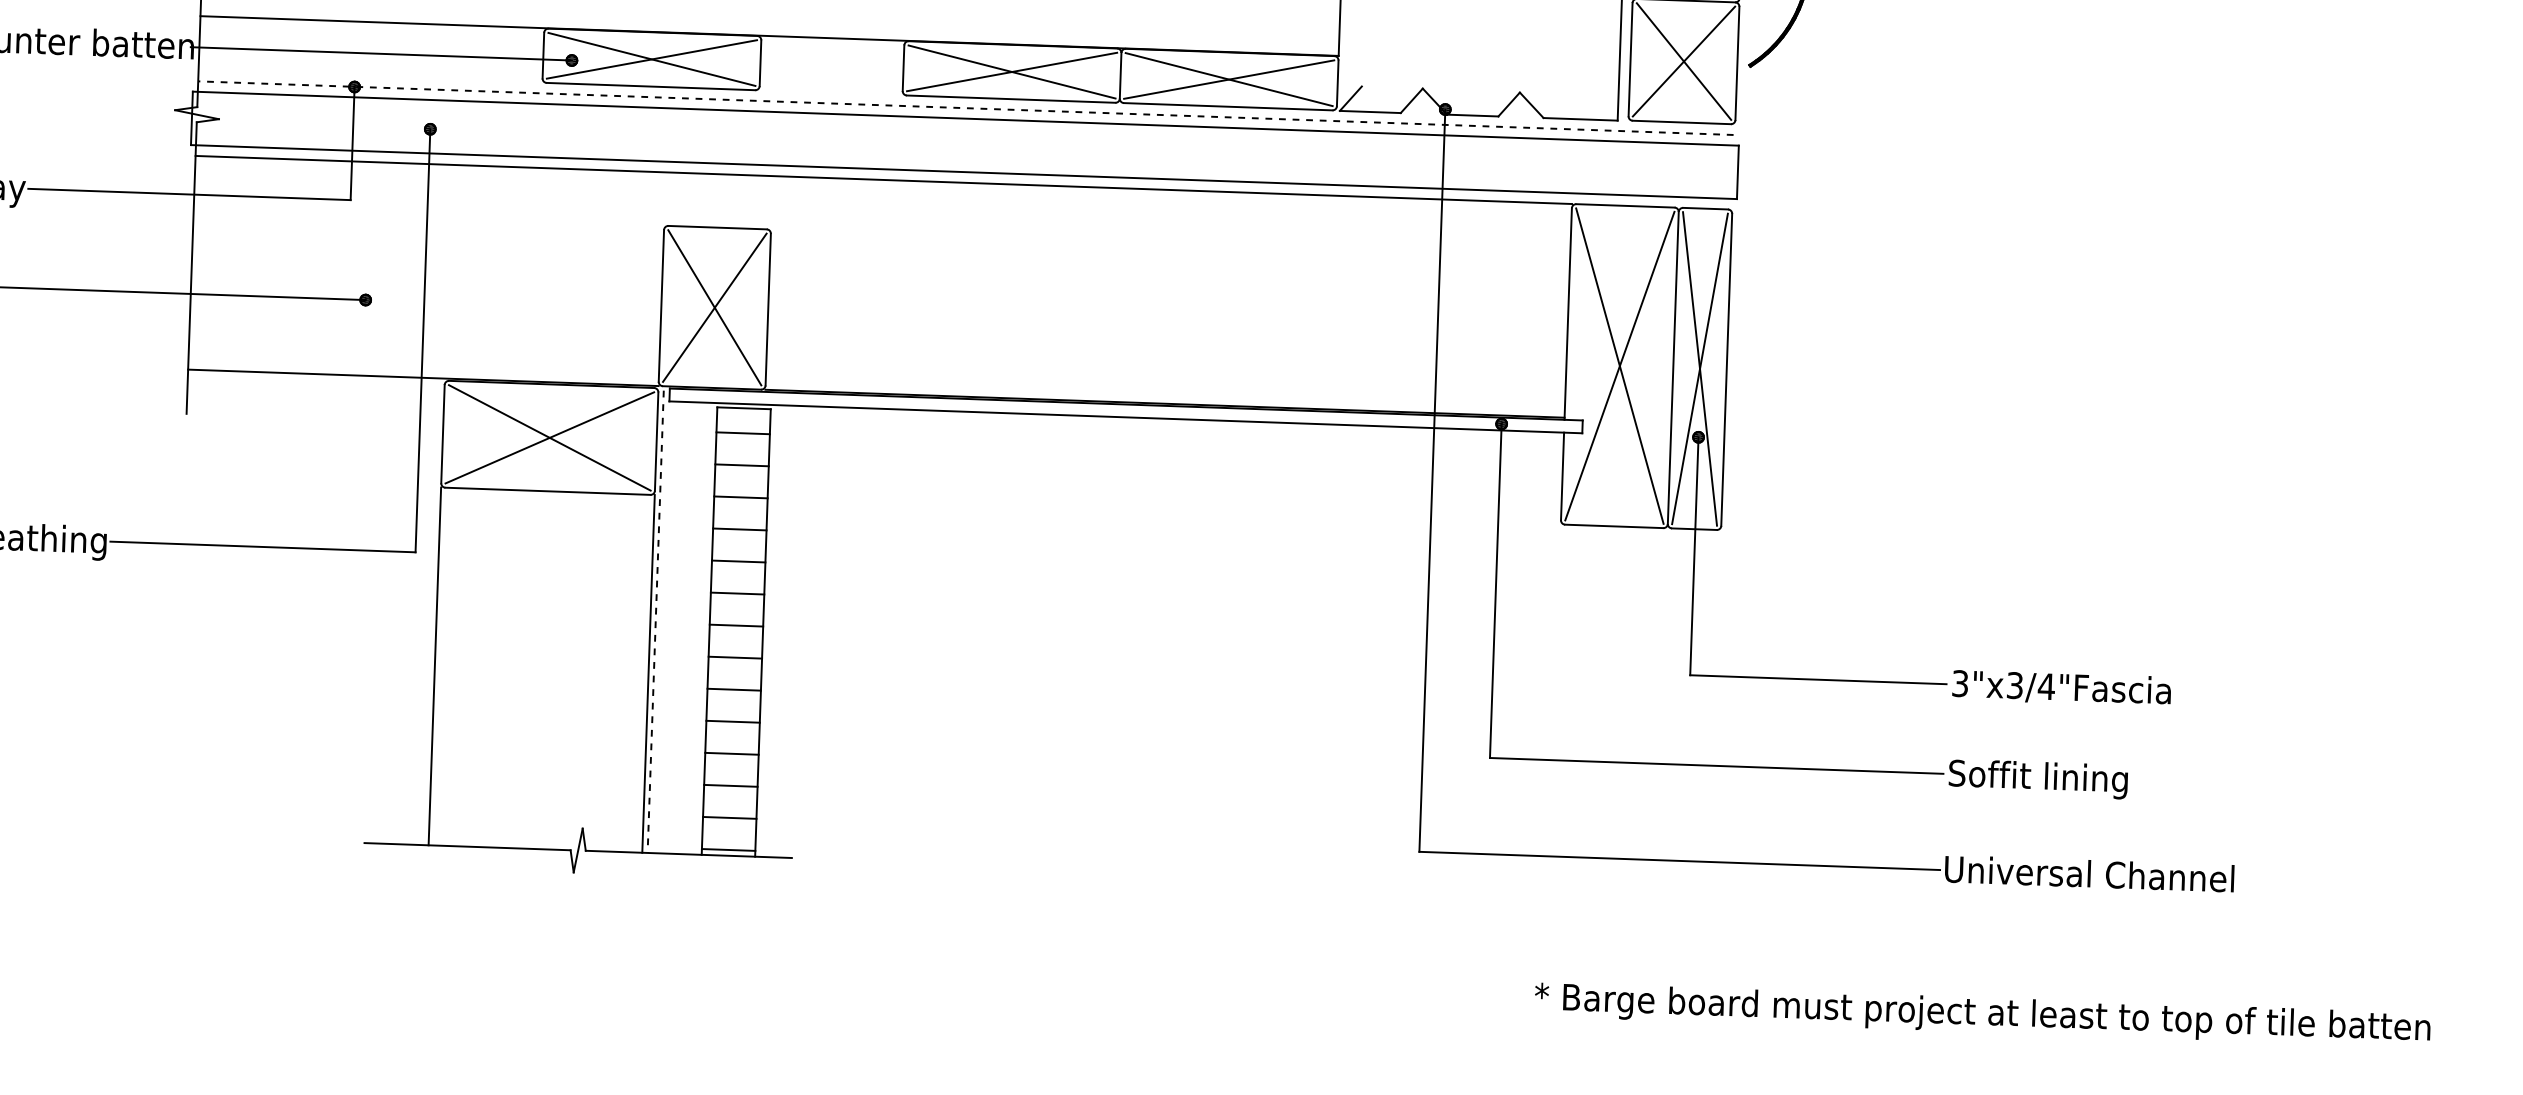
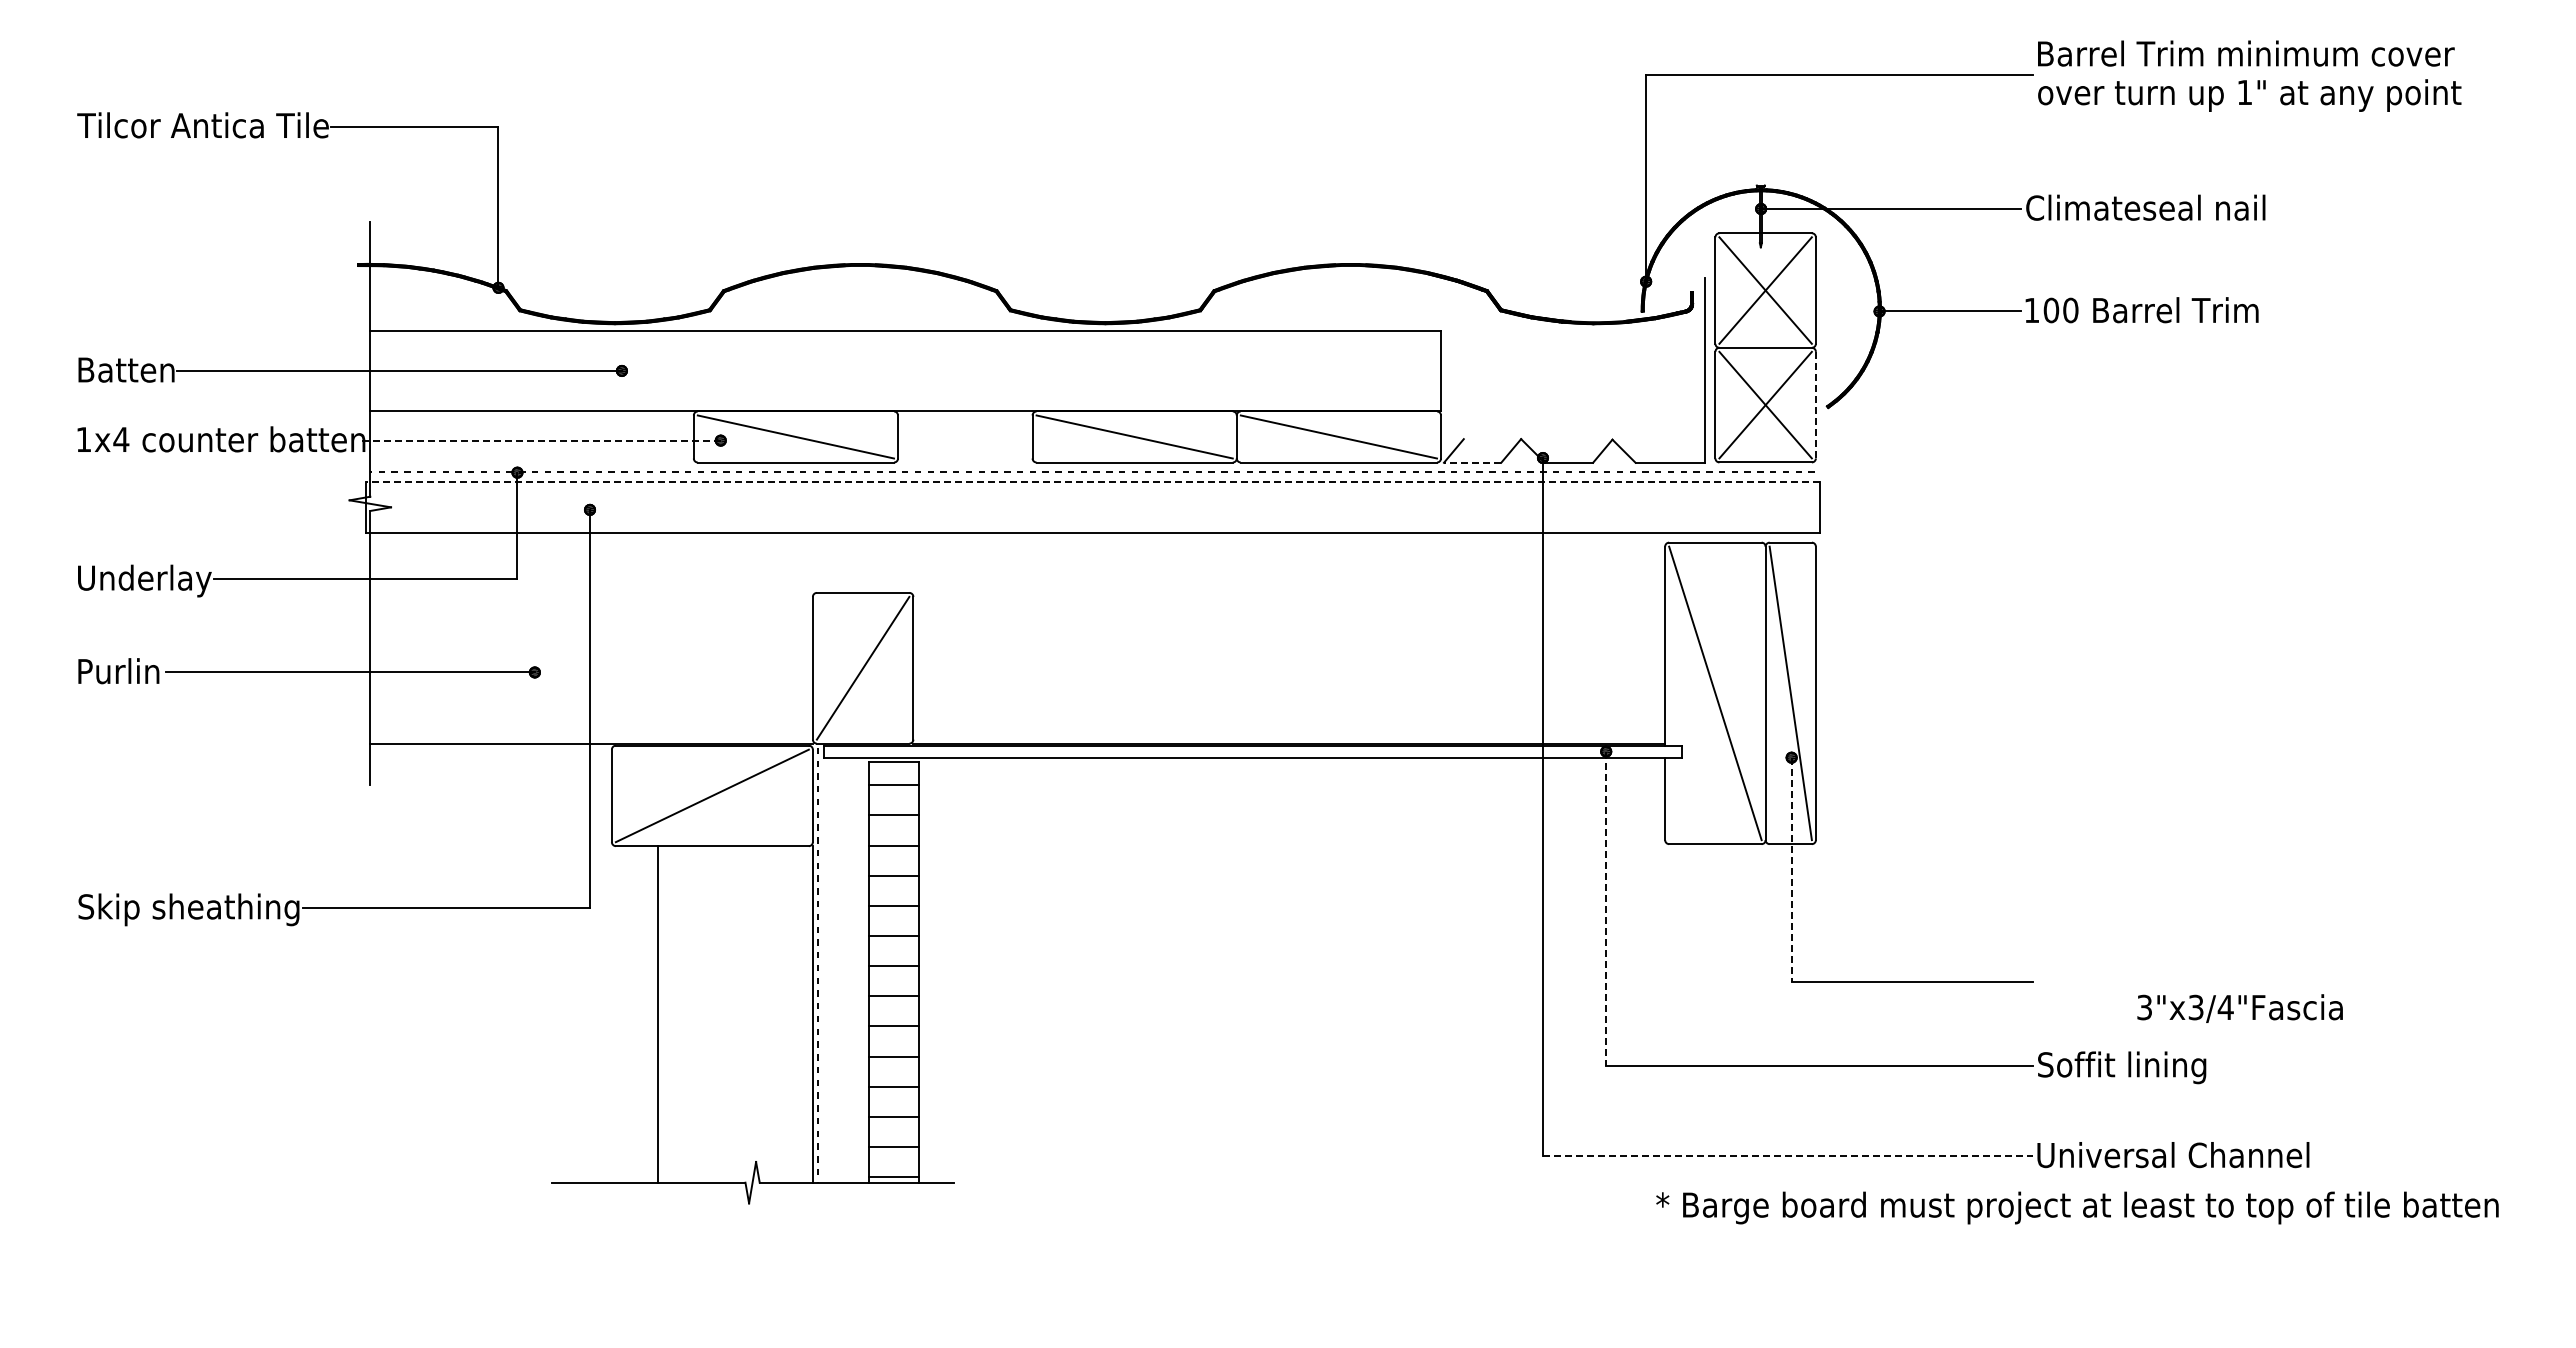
line: (381, 53) -> (541, 440), solid -> dashed
line: (651, 58) -> (795, 436), removed
line: (1737, 62) -> (1815, 404), solid -> dashed
line: (1011, 71) -> (1134, 436), removed
line: (1228, 79) -> (1338, 436), removed
line: (1370, 111) -> (1472, 462), solid -> dashed
line: (965, 118) -> (1092, 482), solid -> dashed
line: (883, 179) -> (1017, 542), removed
line: (714, 306) -> (862, 667), removed
line: (1619, 366) -> (1715, 693), removed
line: (1699, 369) -> (1790, 693), removed
line: (548, 437) -> (711, 795), removed
line: (1694, 556) -> (1791, 869), solid -> dashed
line: (1496, 591) -> (1606, 909), solid -> dashed
line: (434, 666) -> (657, 1014), moved
text: (2061, 688) -> (2239, 1008), moved
line: (1679, 861) -> (1787, 1156), solid -> dashed
text: (1982, 1014) -> (2077, 1207), moved

